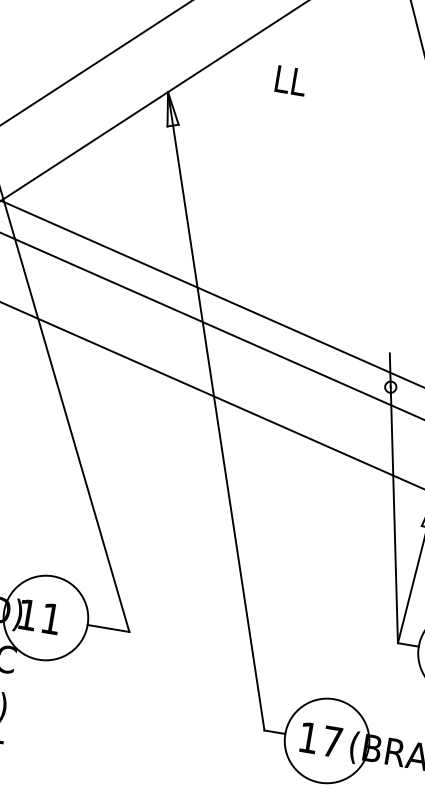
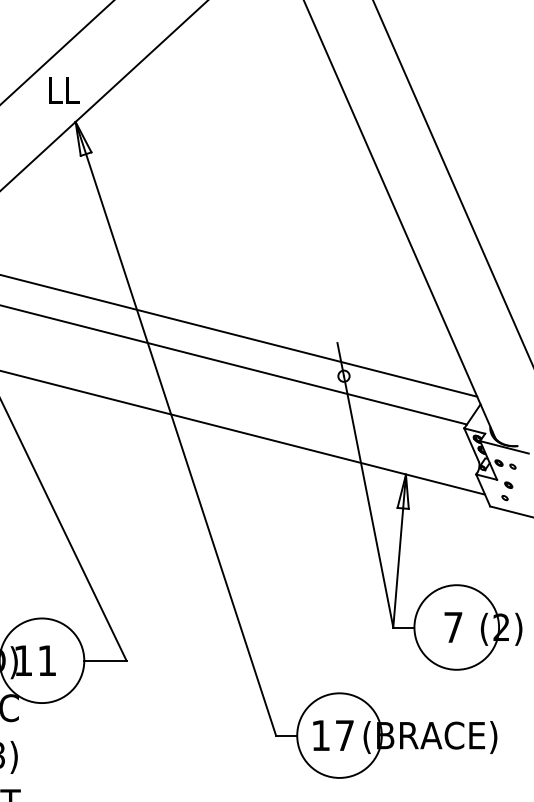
text: (291, 80) -> (64, 90), moved

